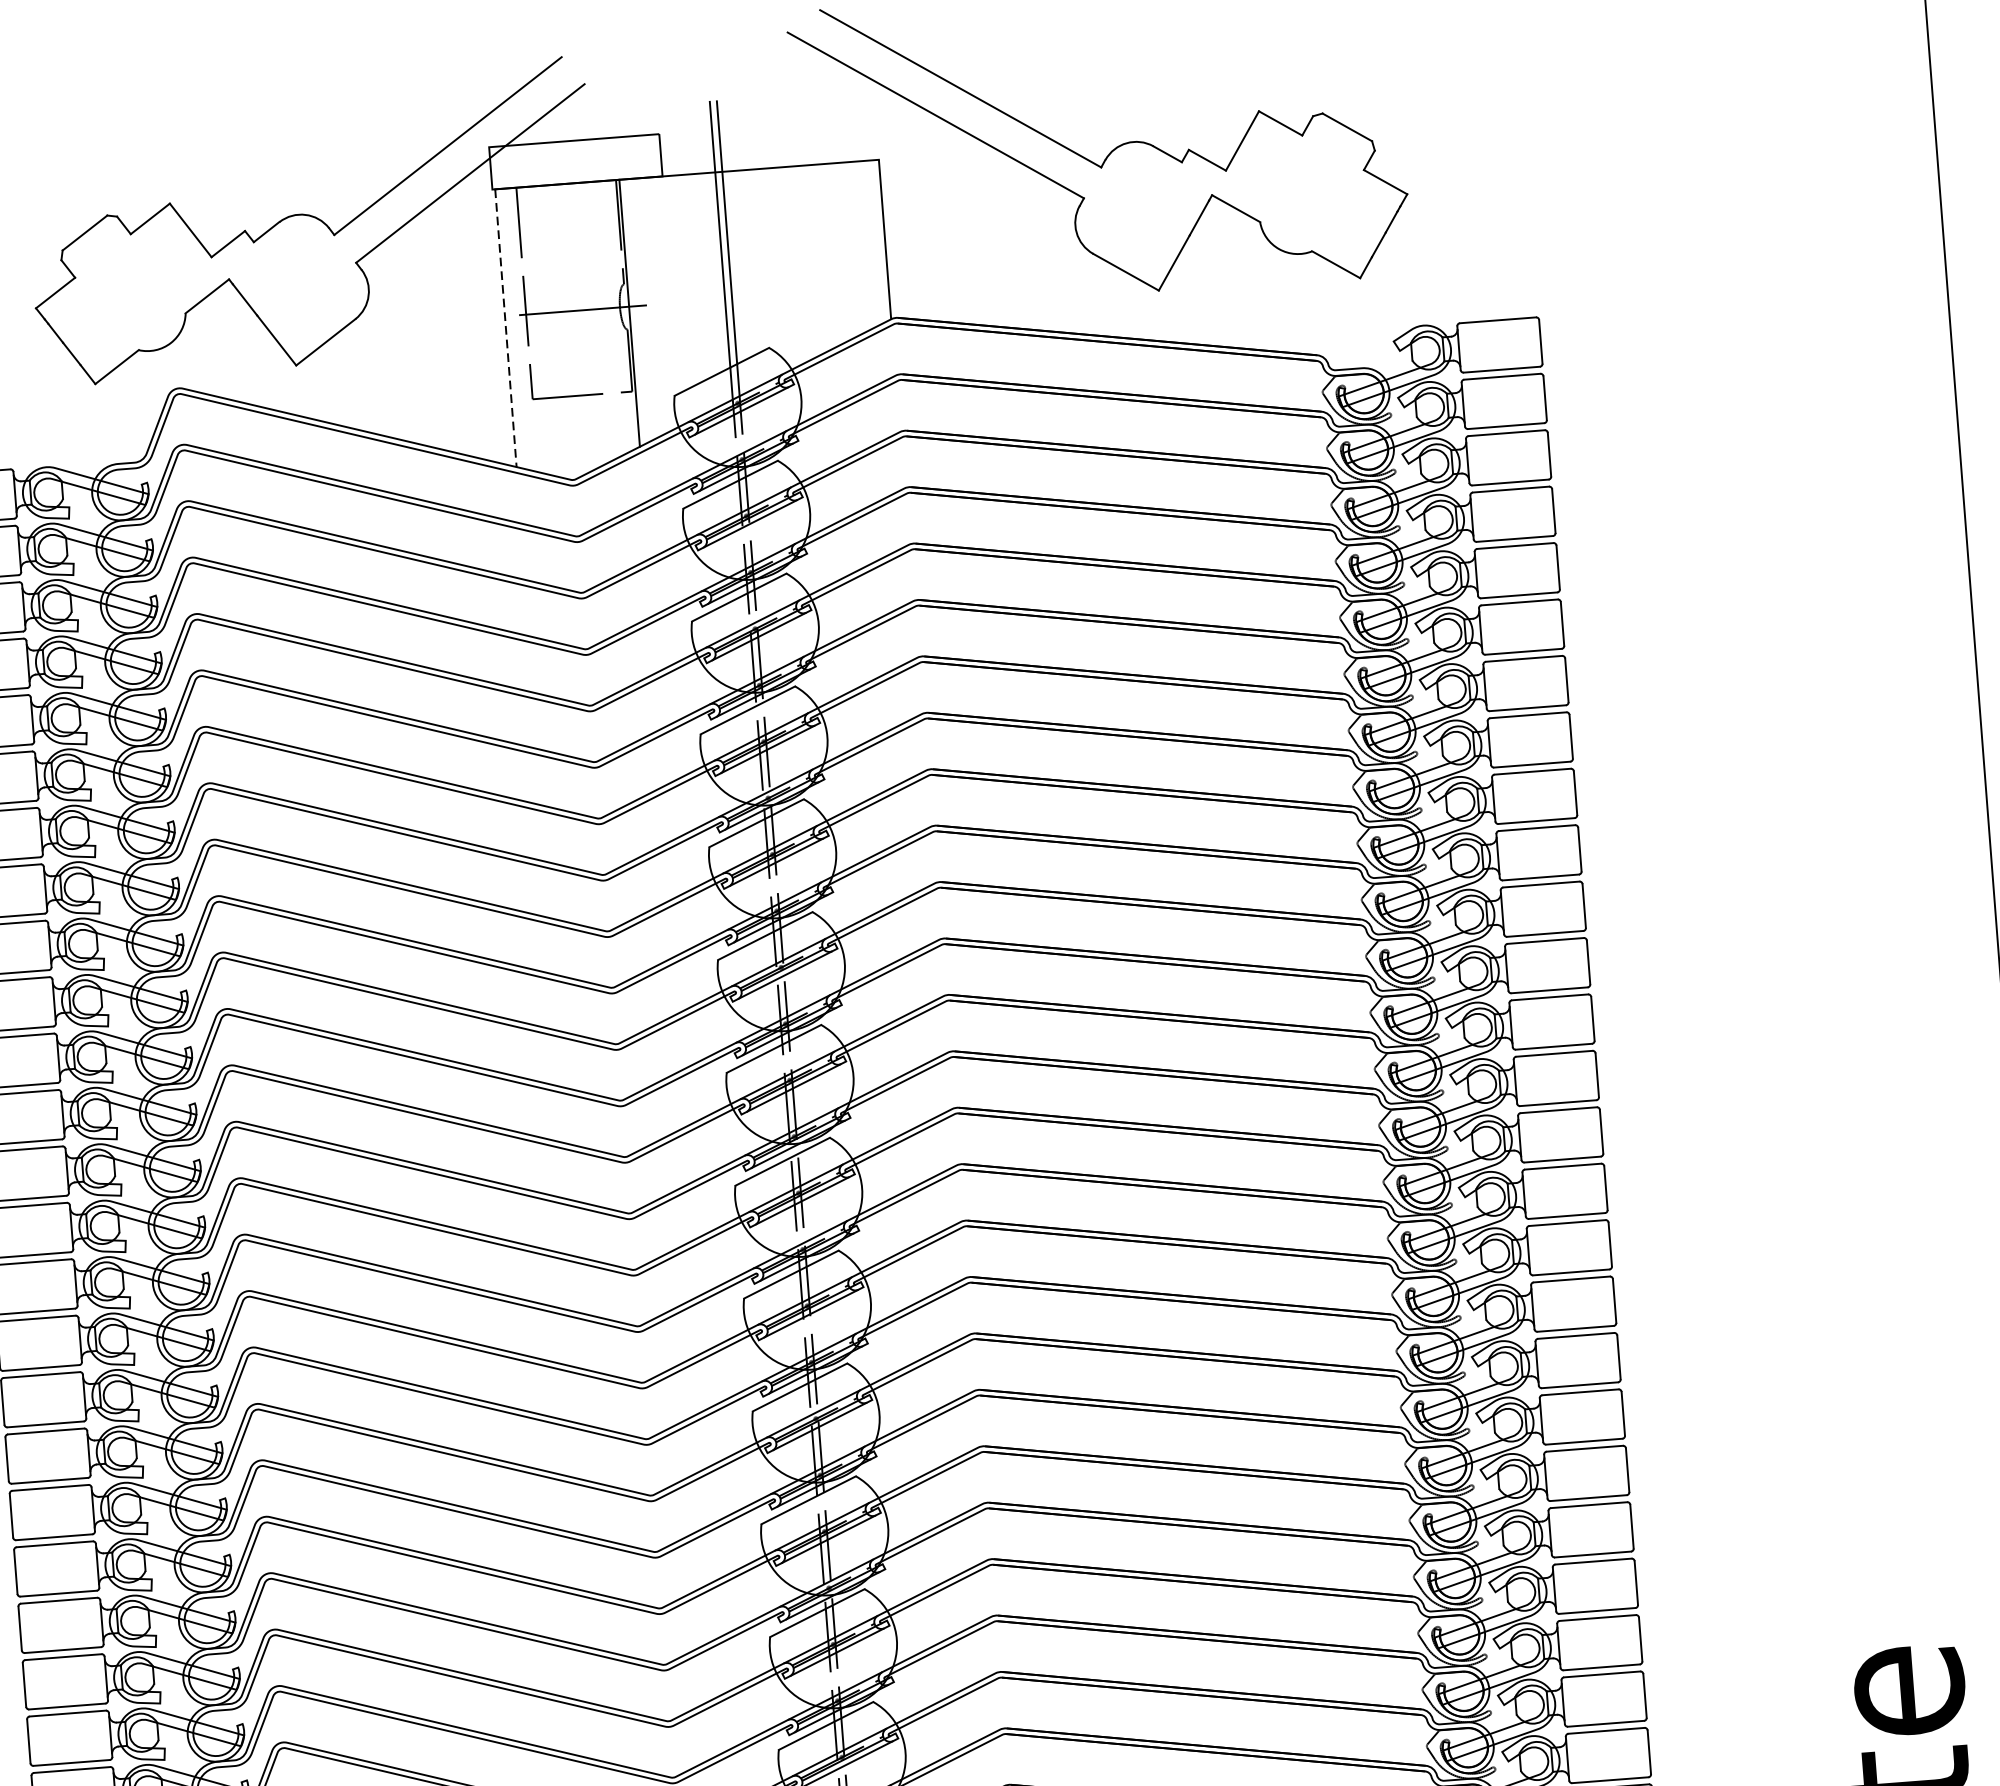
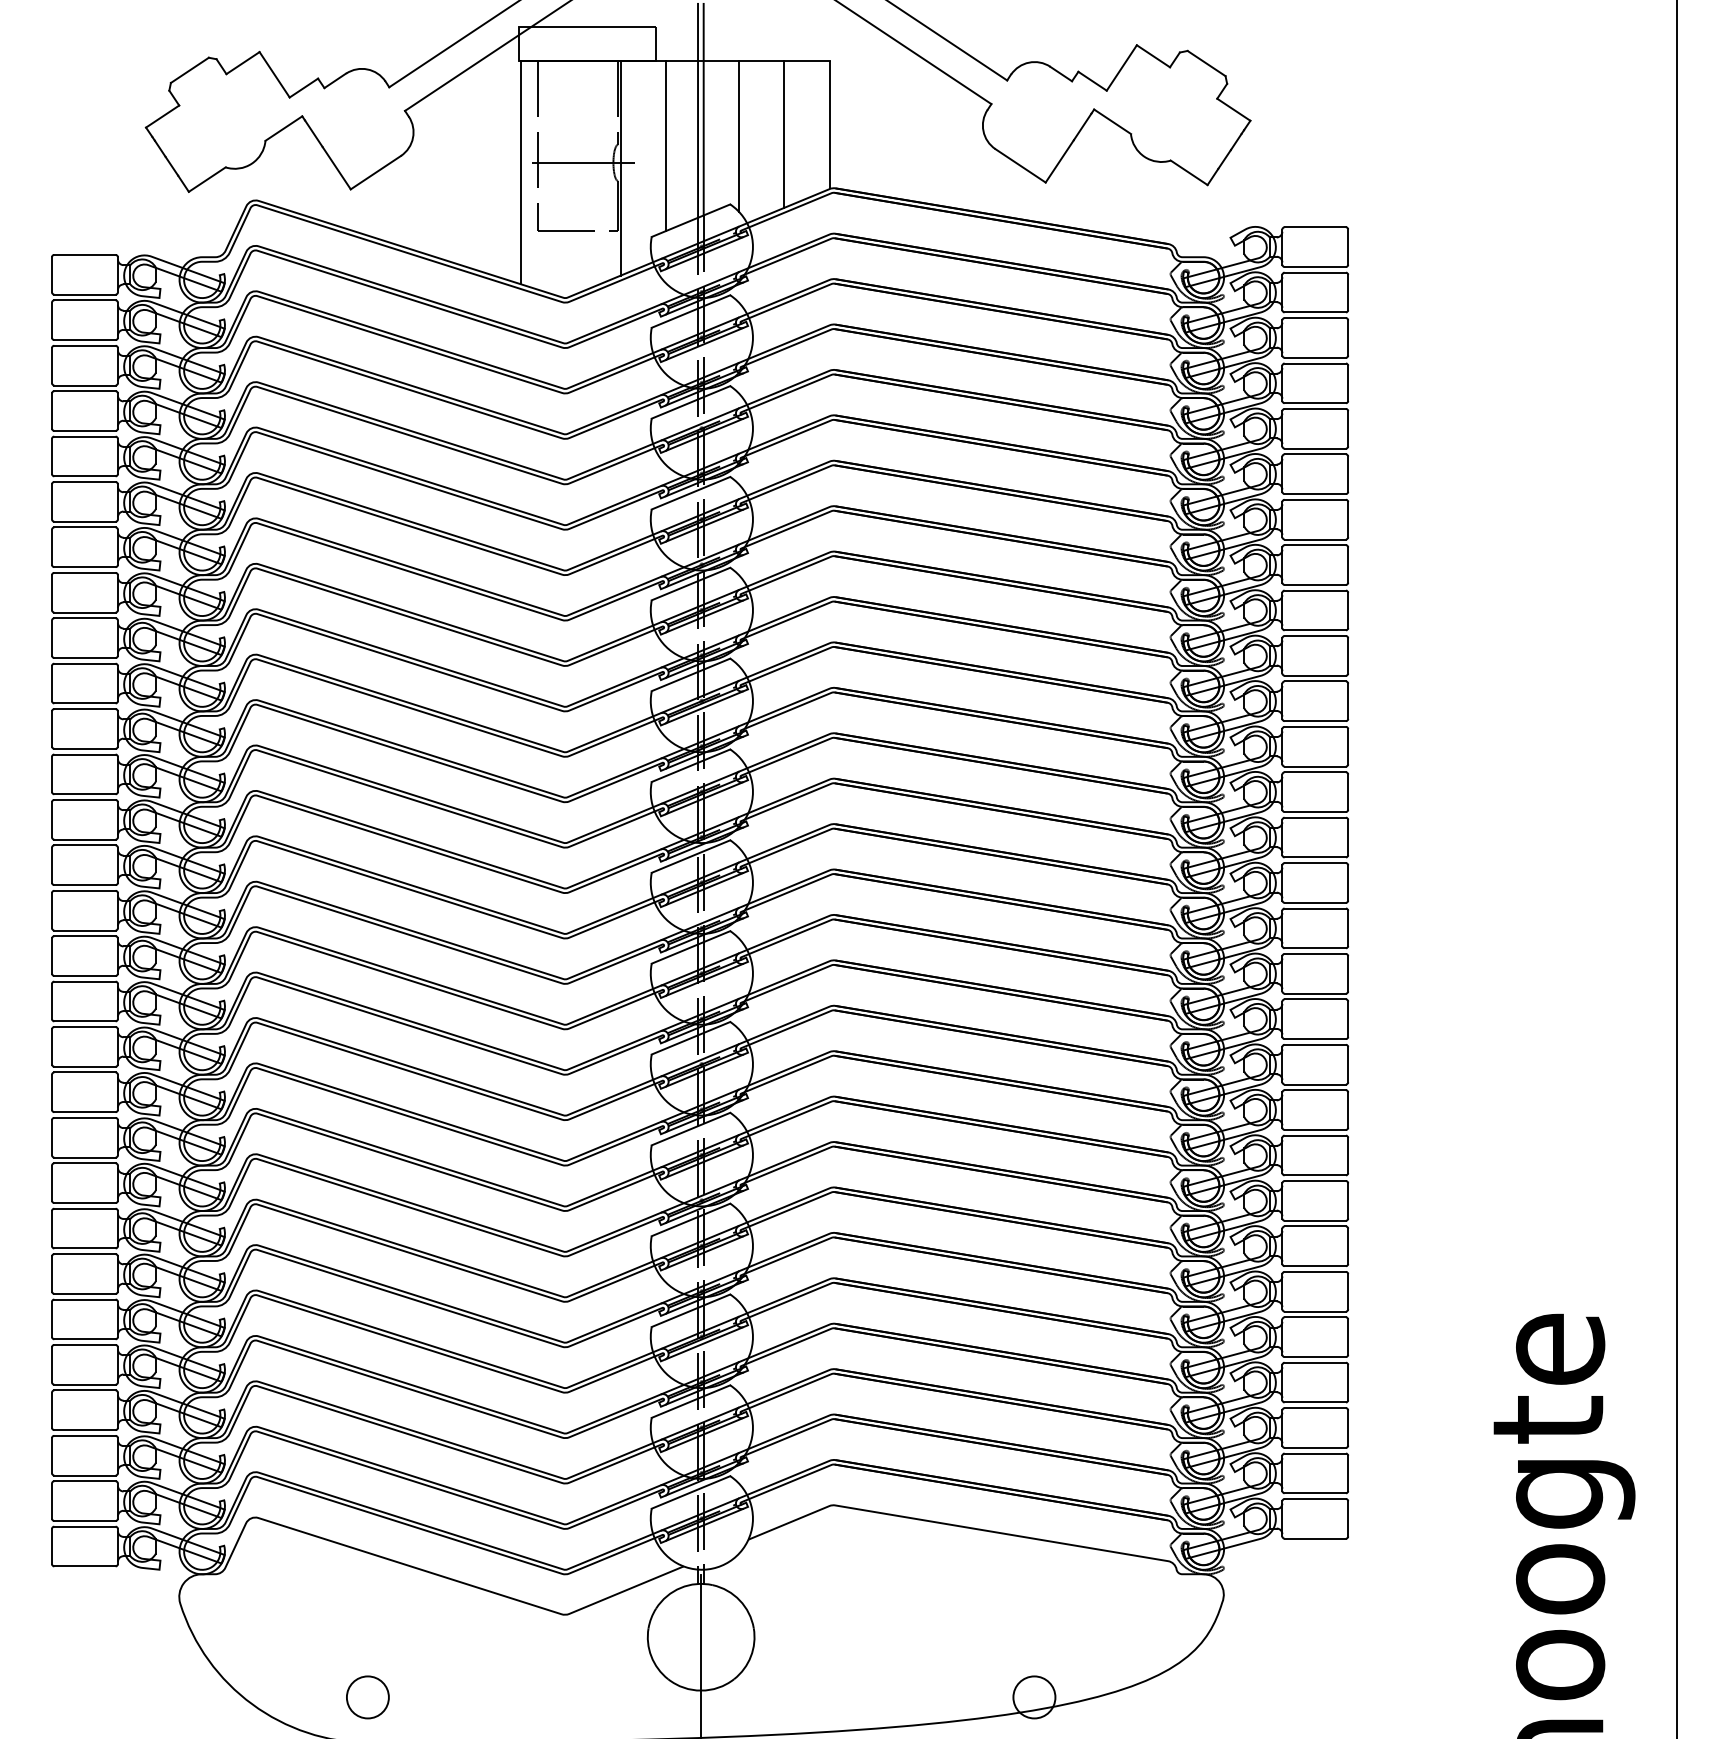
line: (829, 254) -> (784, 133), added
line: (772, 261) -> (738, 135), added
line: (684, 280) -> (666, 145), added
line: (505, 328) -> (520, 172), dashed -> solid

